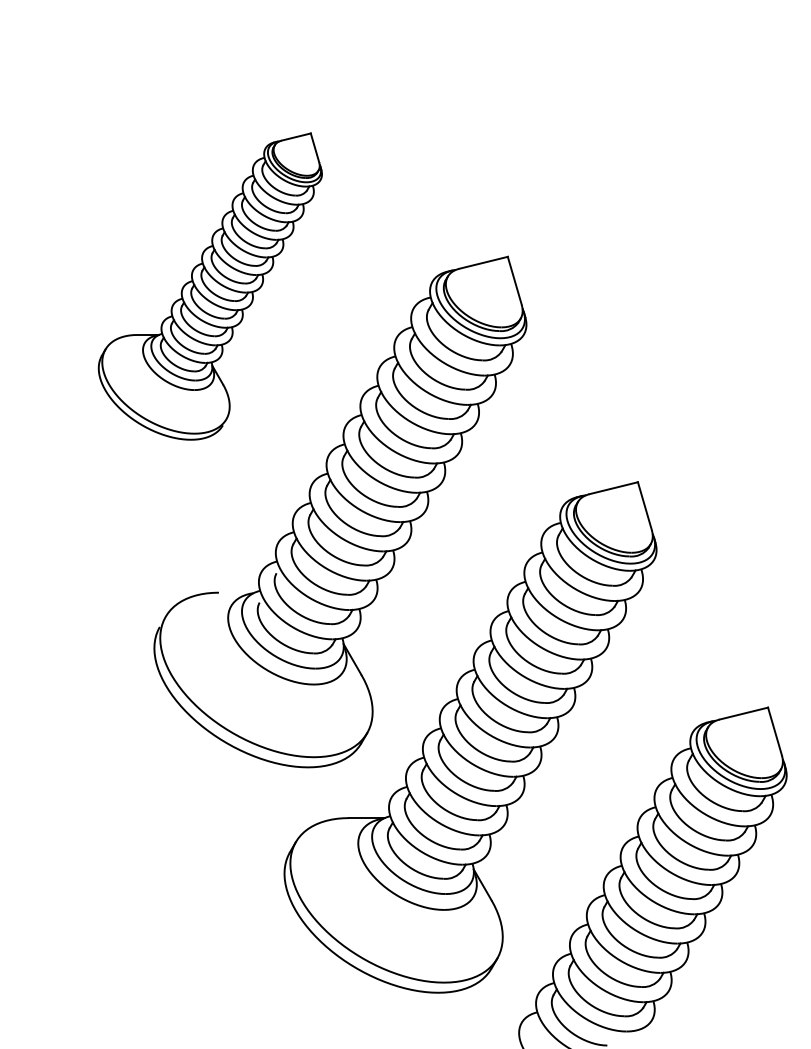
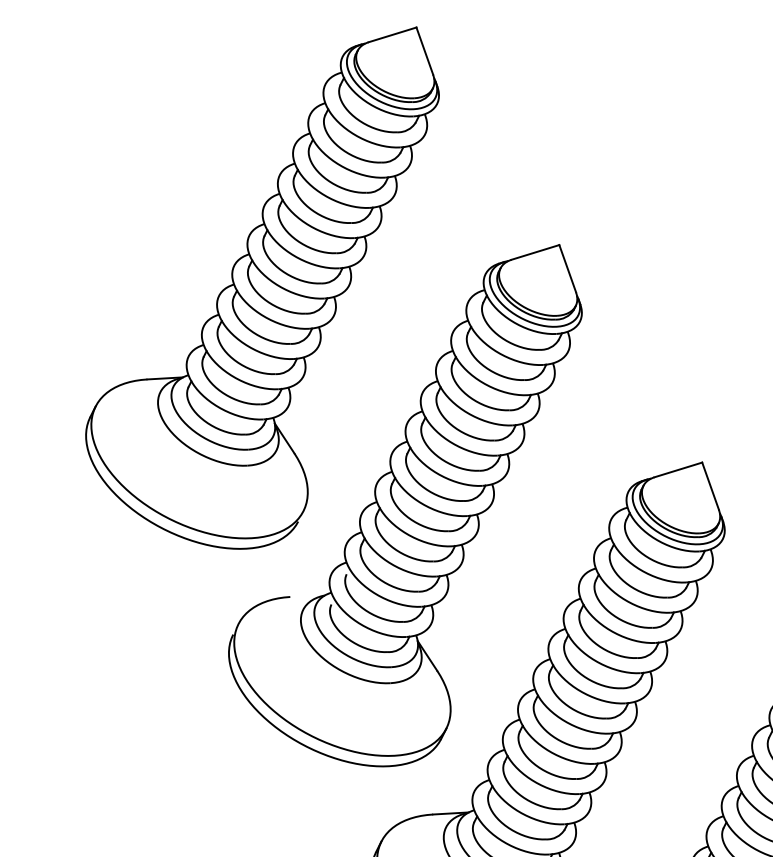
part: (210, 286) -> (264, 291), size x1.67

